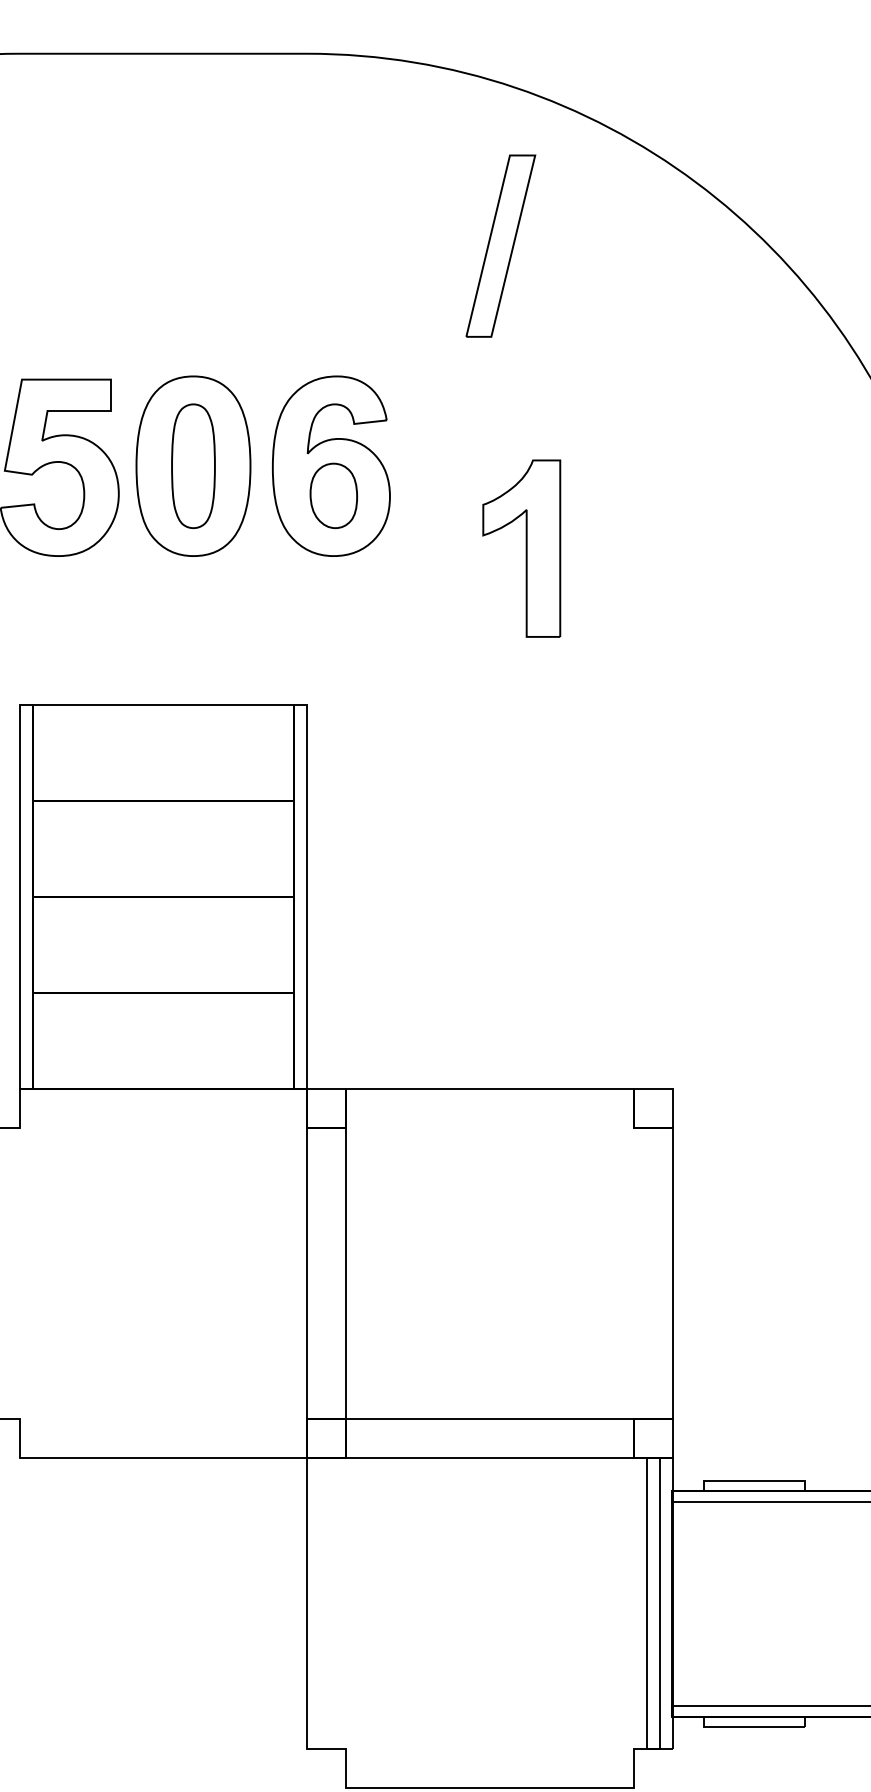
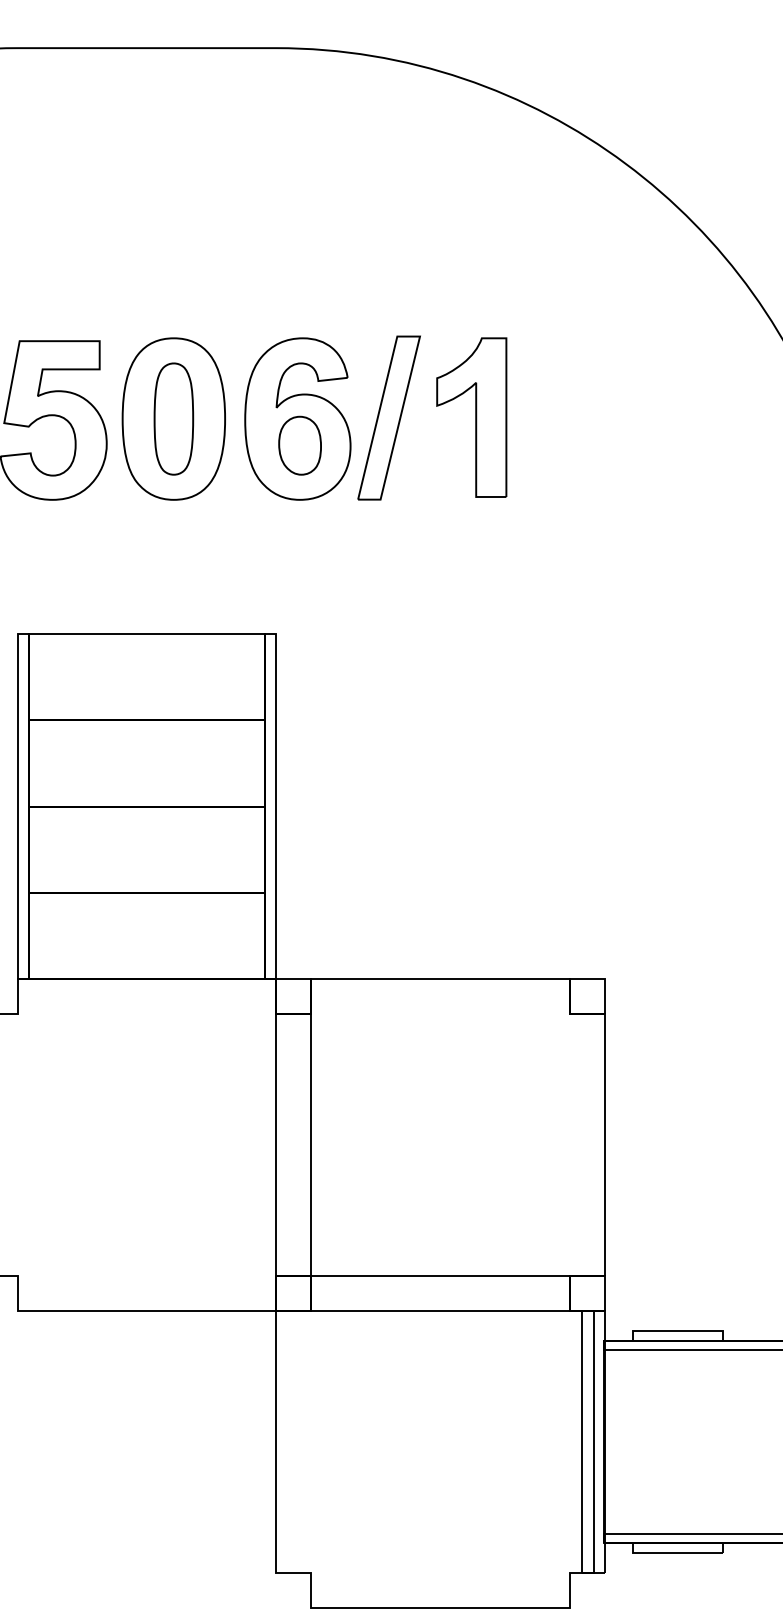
part: (500, 245) -> (388, 417), moved
part: (521, 548) -> (471, 417), moved

